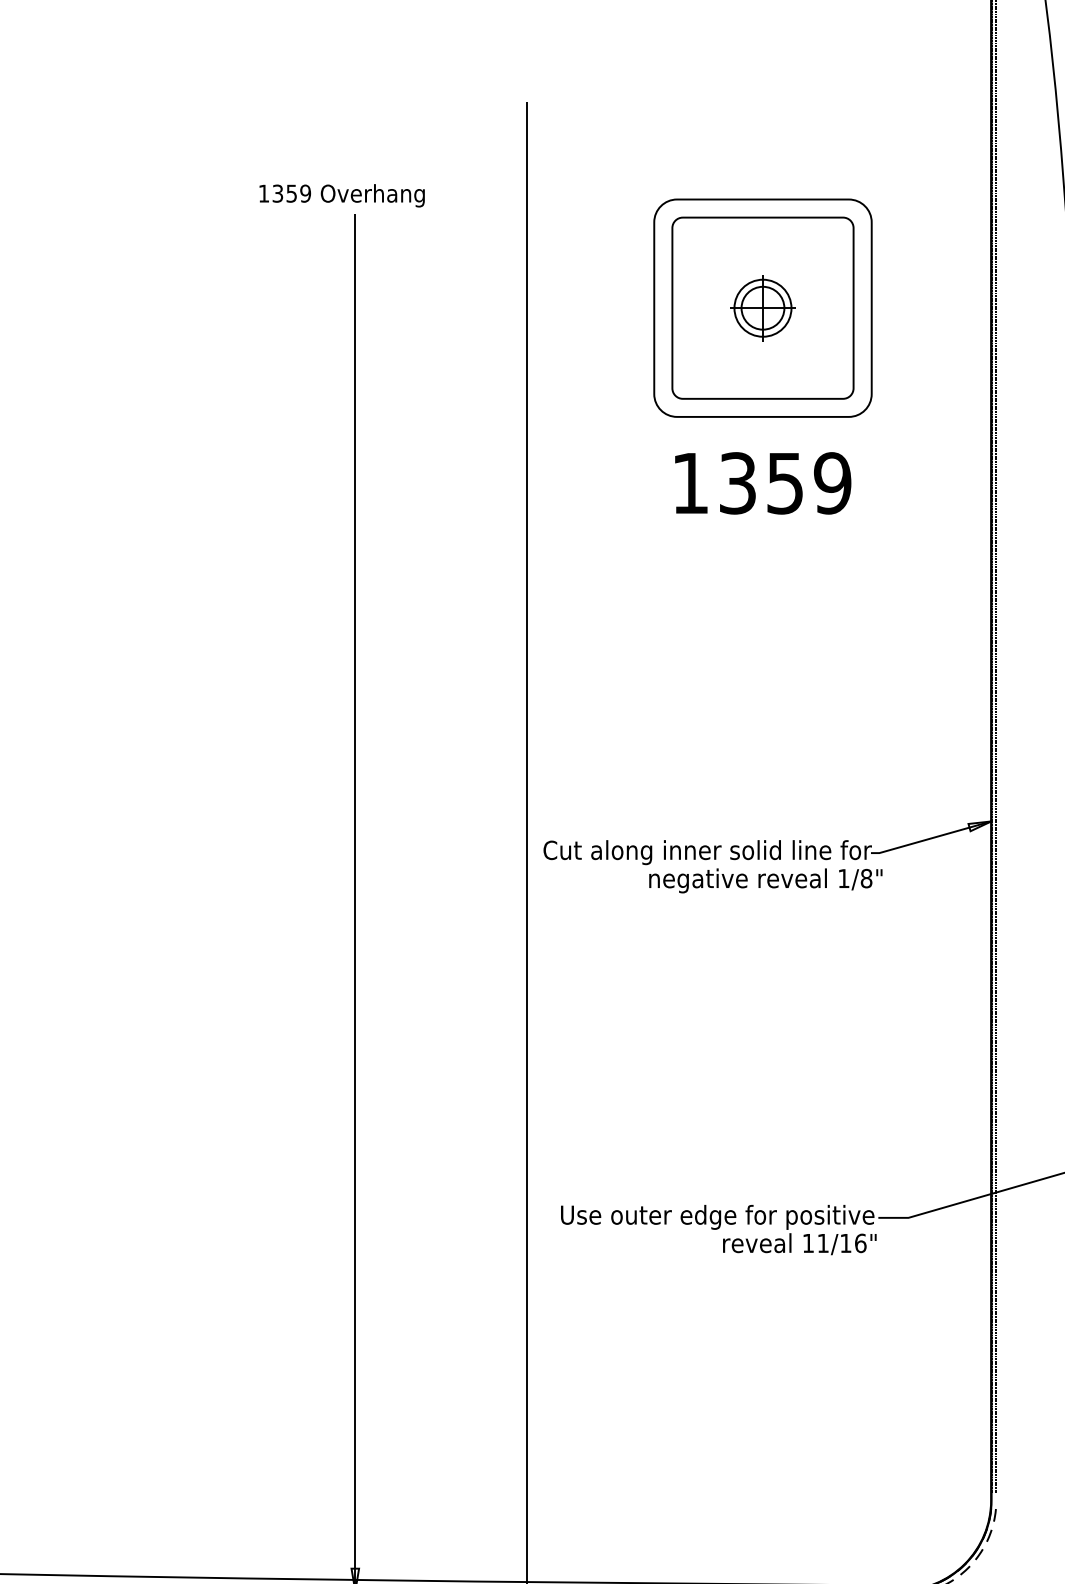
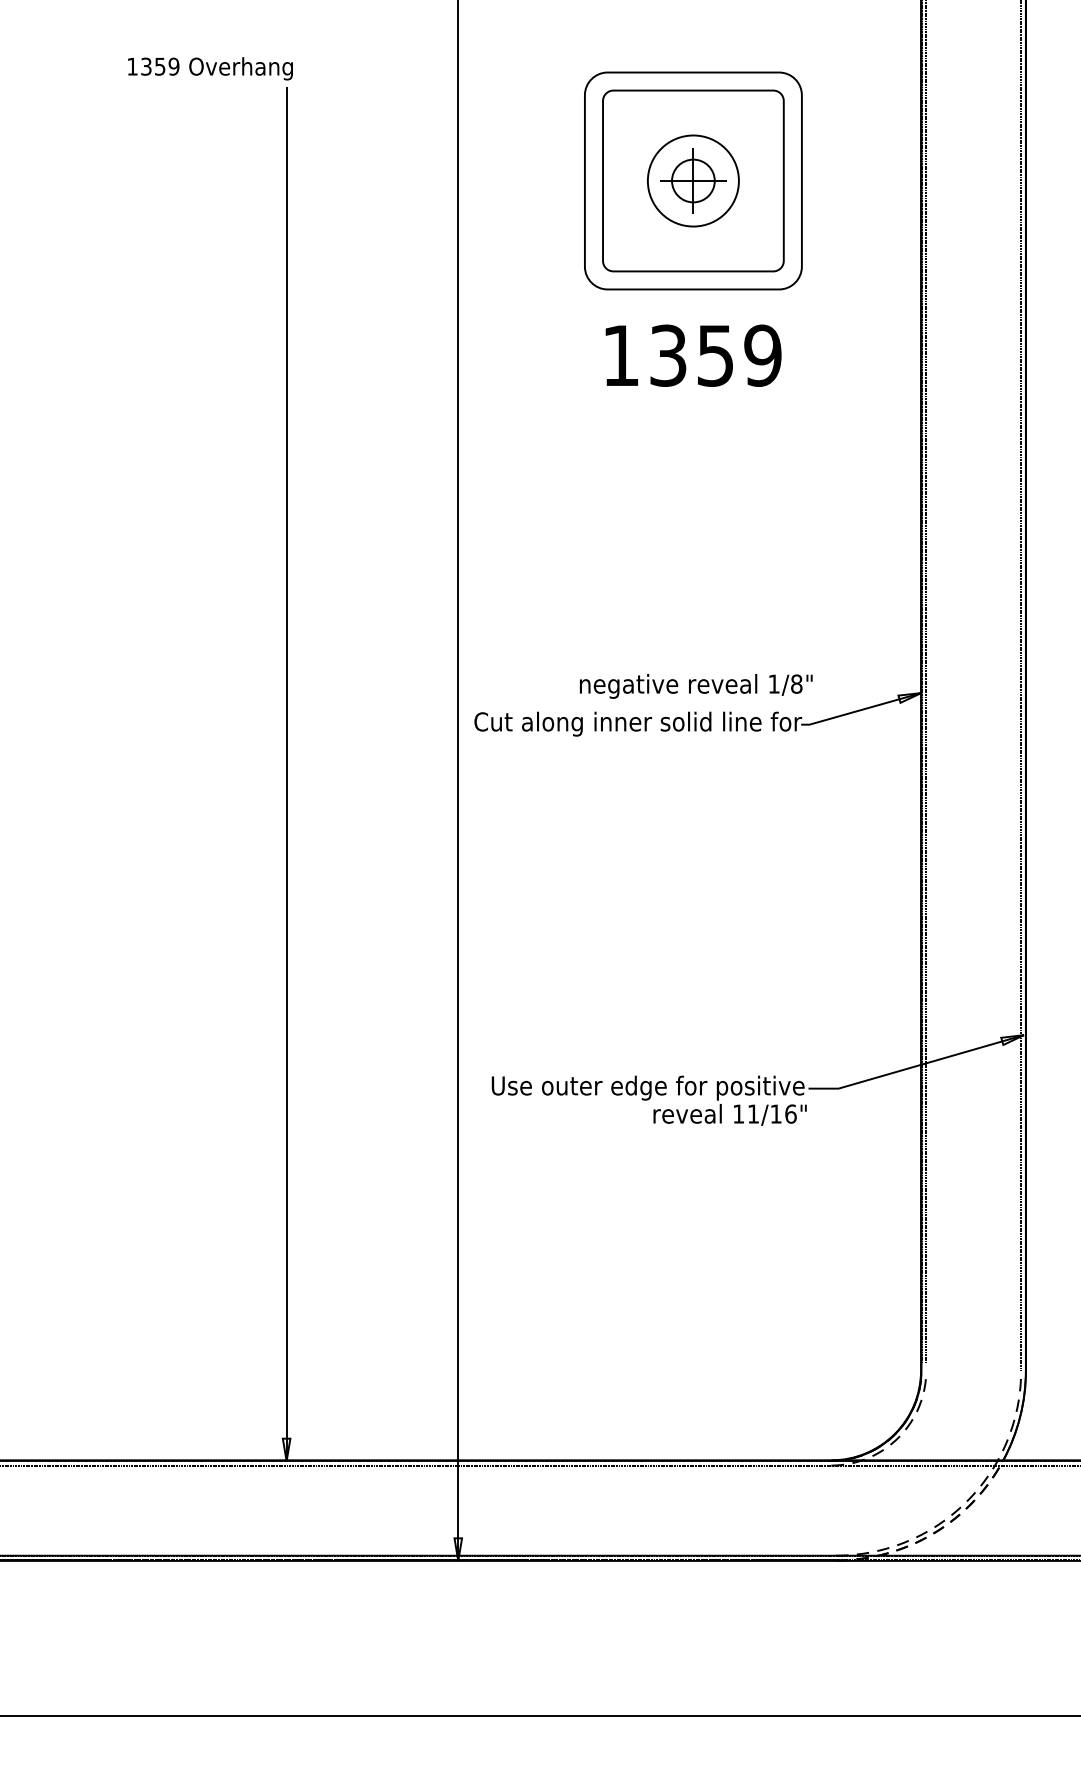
text: (342, 195) -> (210, 68), moved
circle: (762, 307) -> (692, 180), size x1.6
text: (766, 880) -> (696, 686), moved

